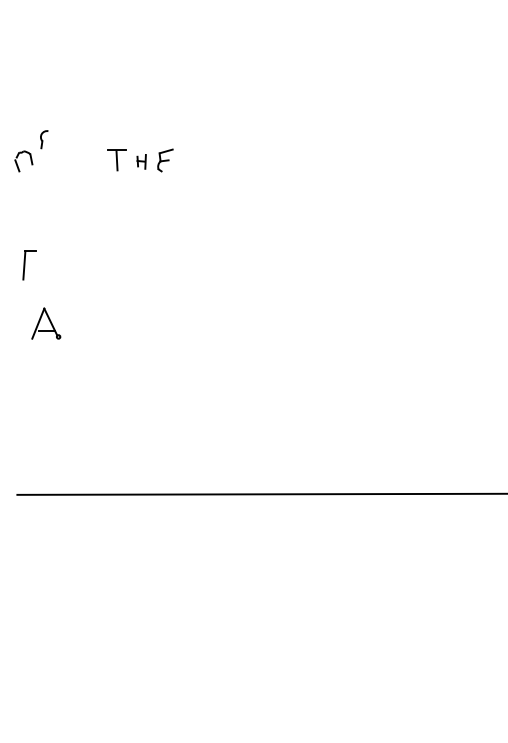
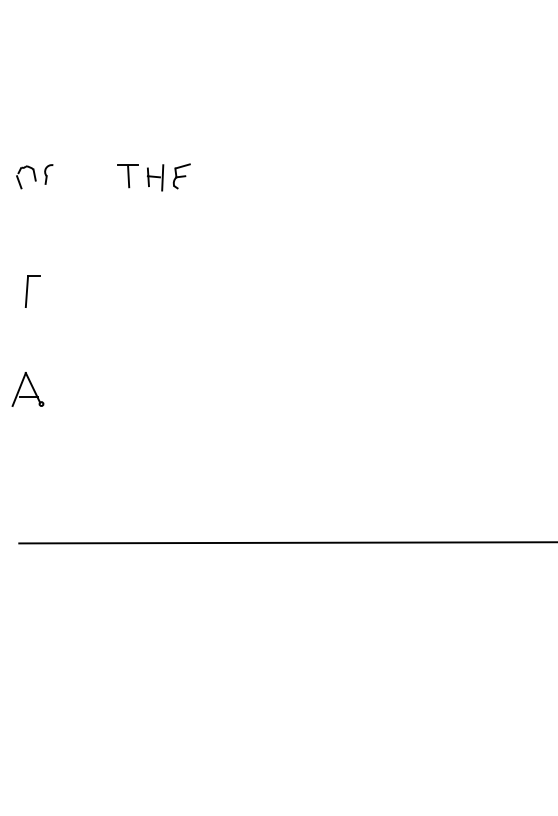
part: (44, 139) -> (48, 174), moved
part: (141, 161) -> (155, 177), size x1.67
part: (45, 323) -> (27, 389), moved

